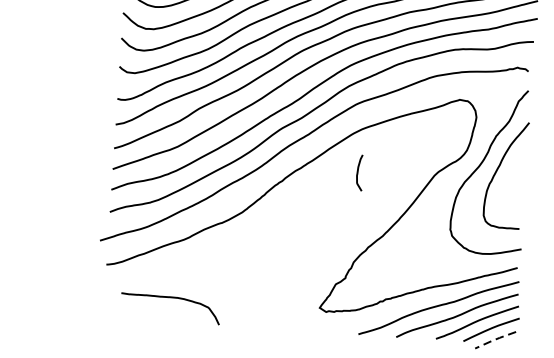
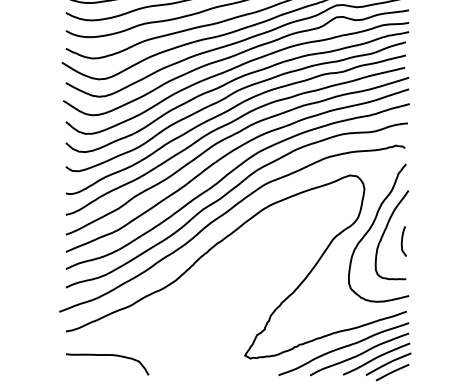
curve: (358, 172) -> (402, 241), moved
curve: (171, 297) -> (107, 355), moved
line: (495, 340) -> (392, 372), dashed -> solid

